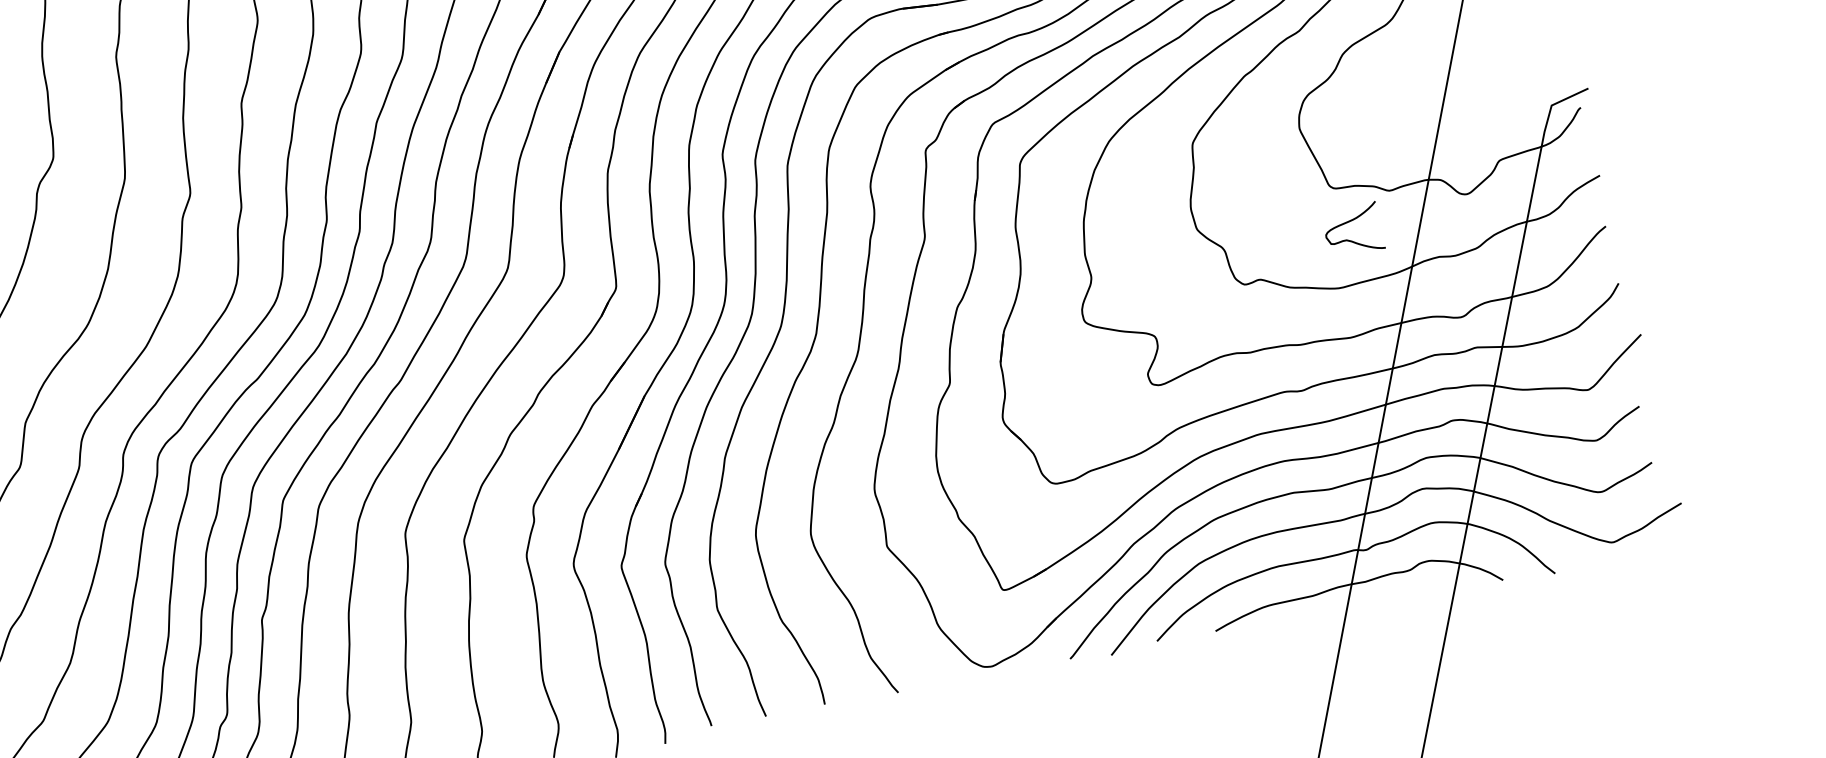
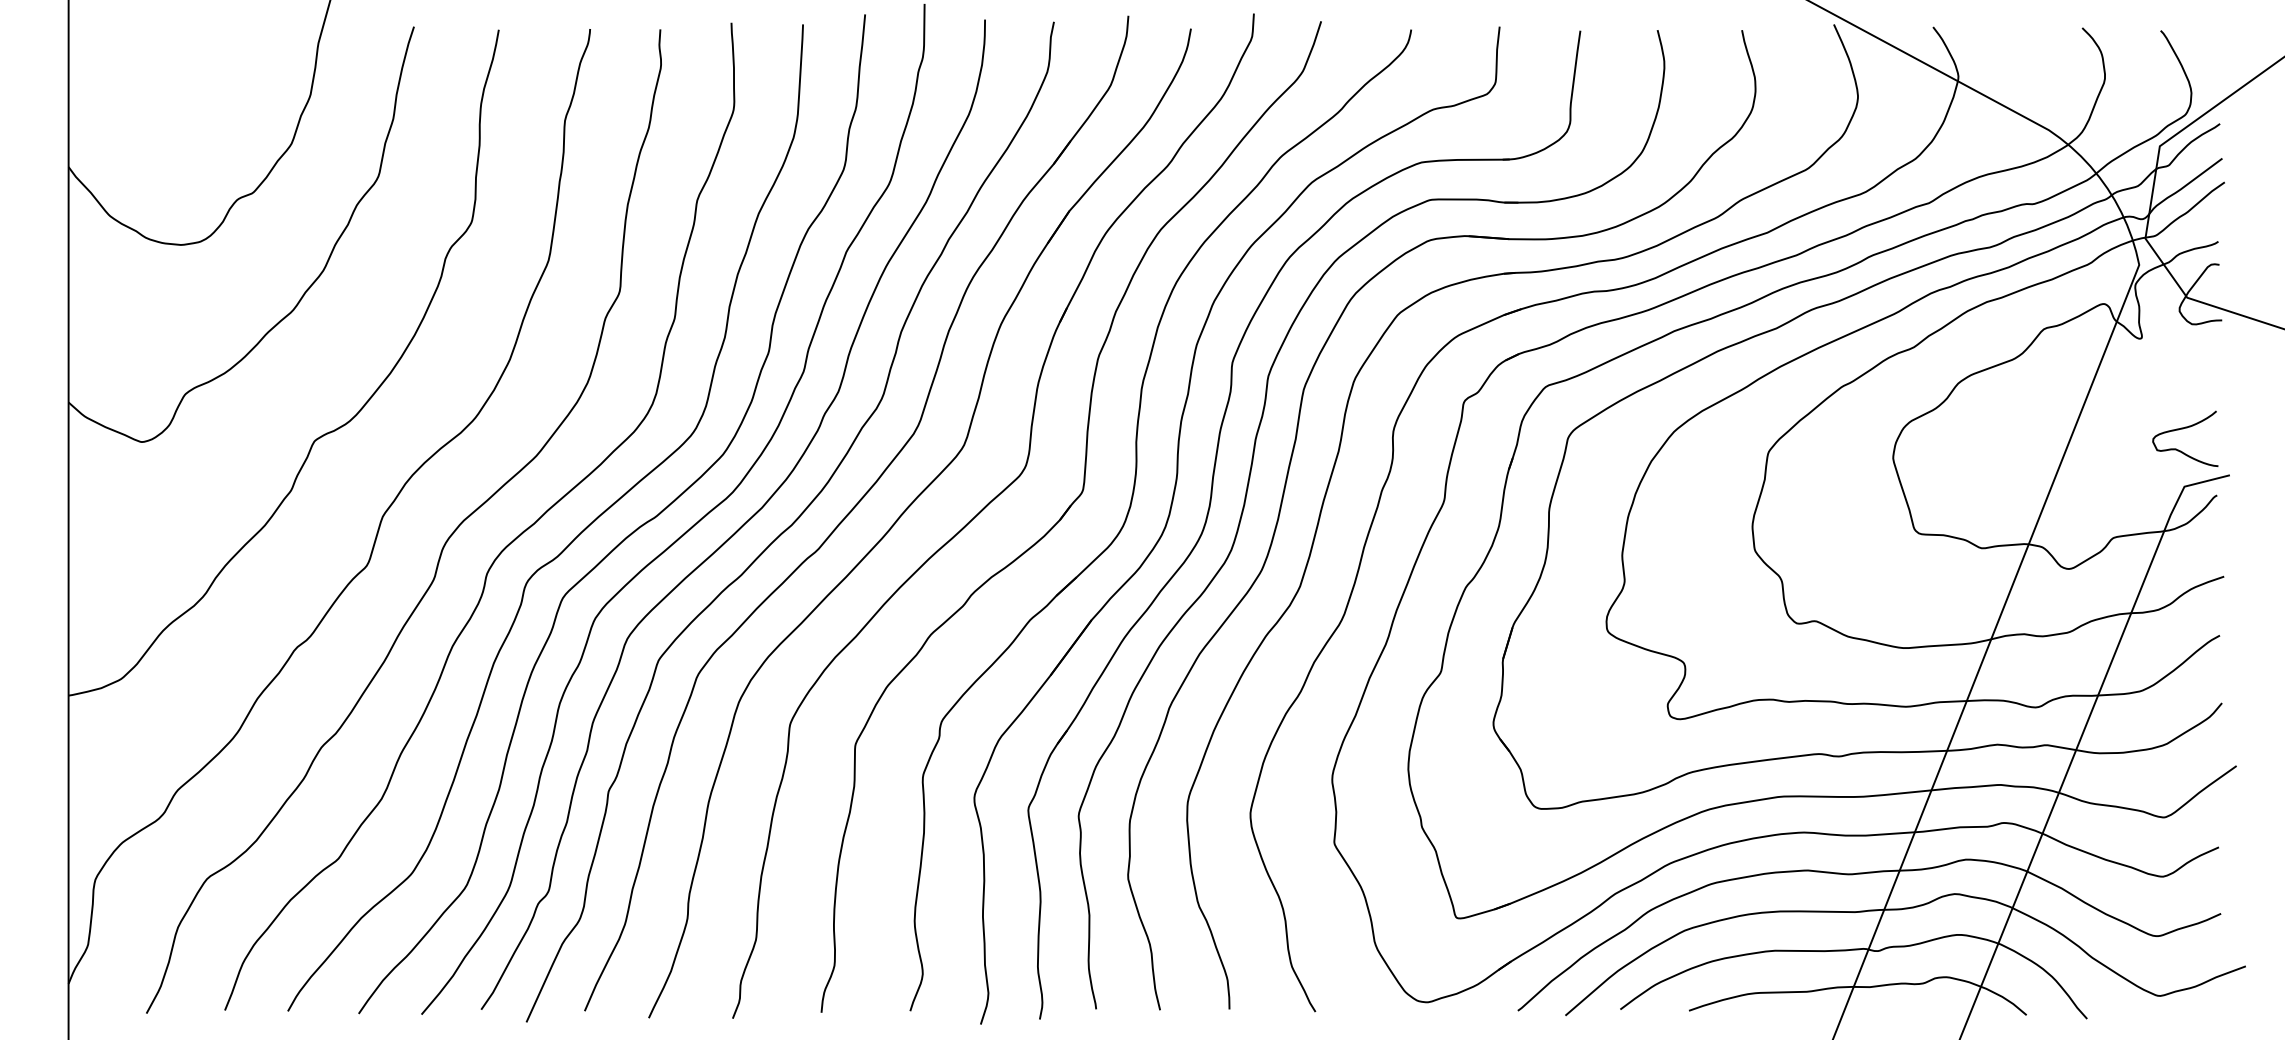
curve: (1350, 222) -> (2183, 429), moved

